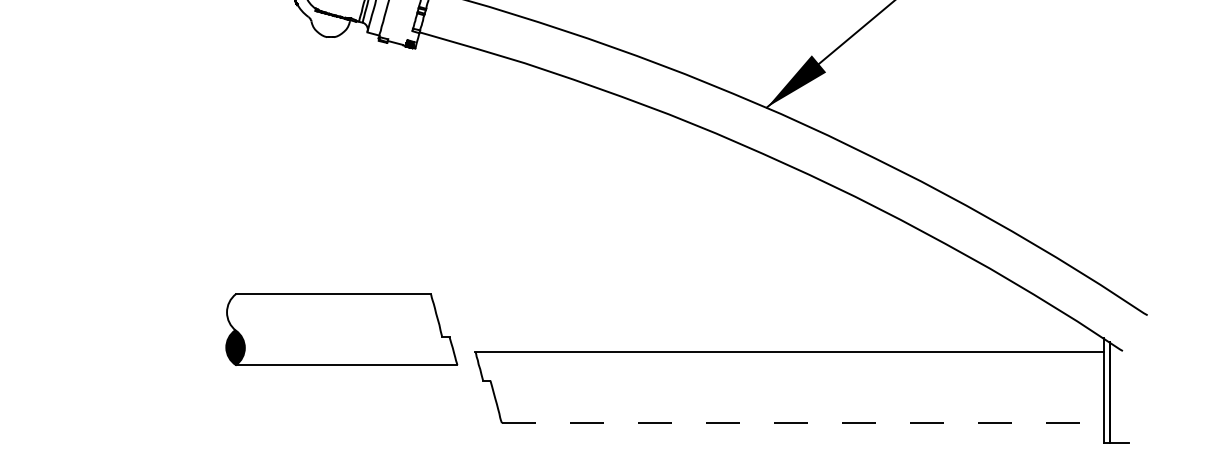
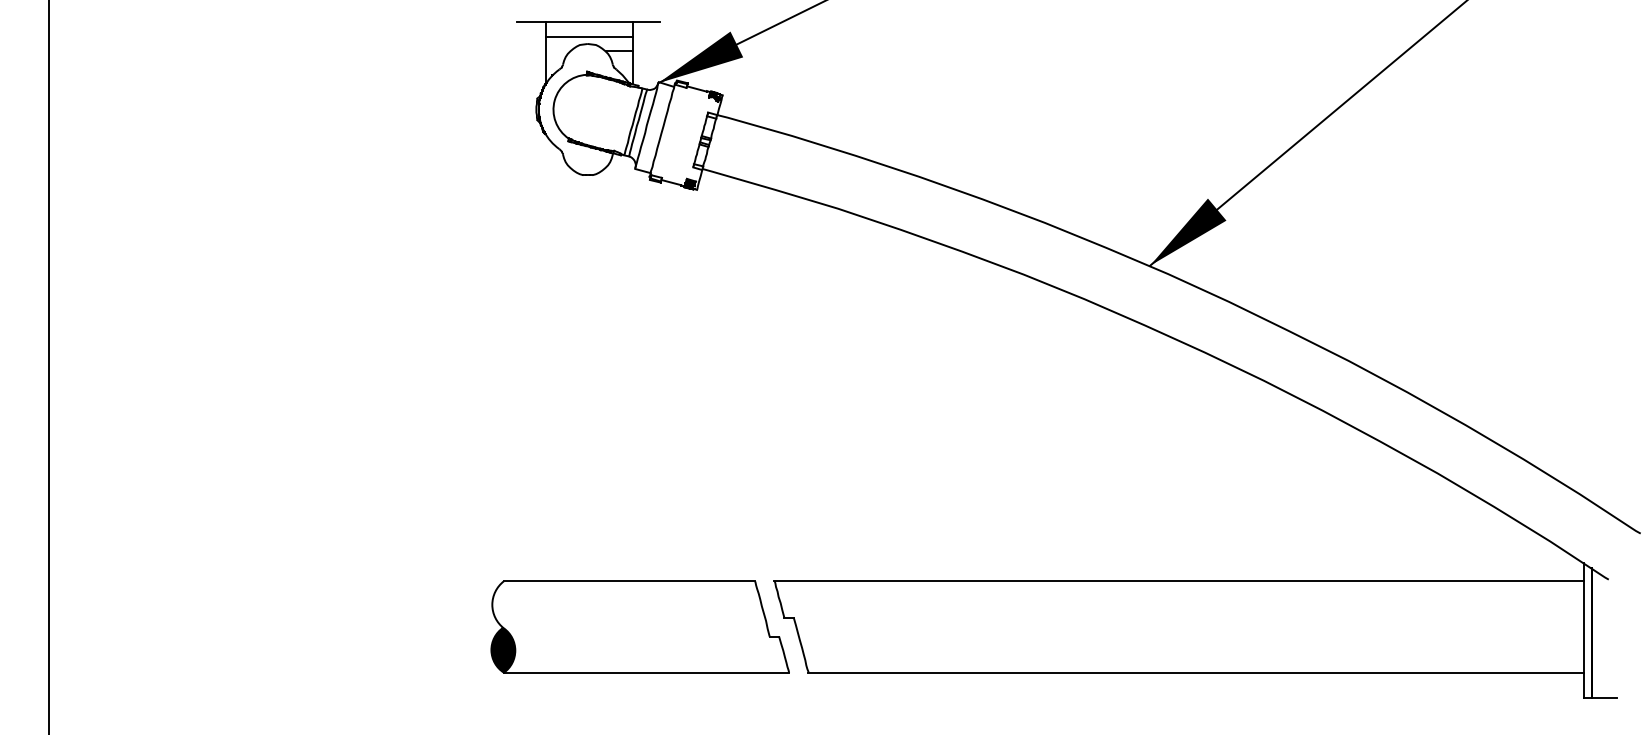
part: (341, 329) -> (639, 626), moved
line: (802, 423) -> (1196, 672), dashed -> solid

